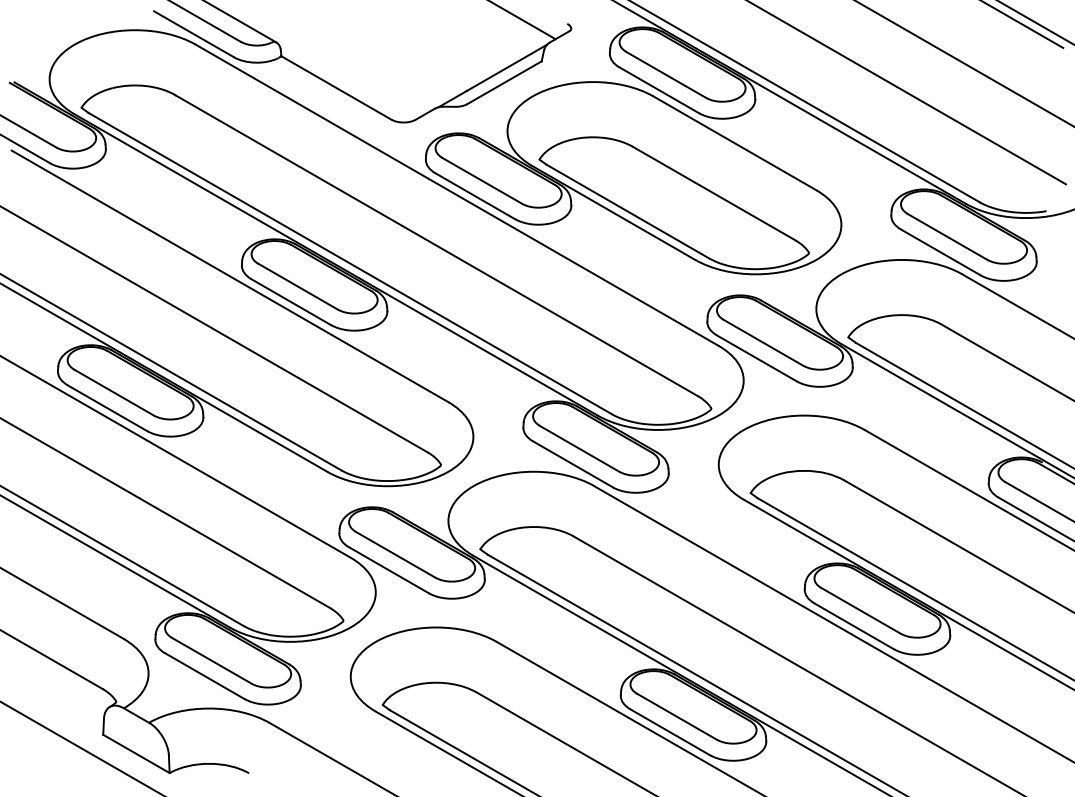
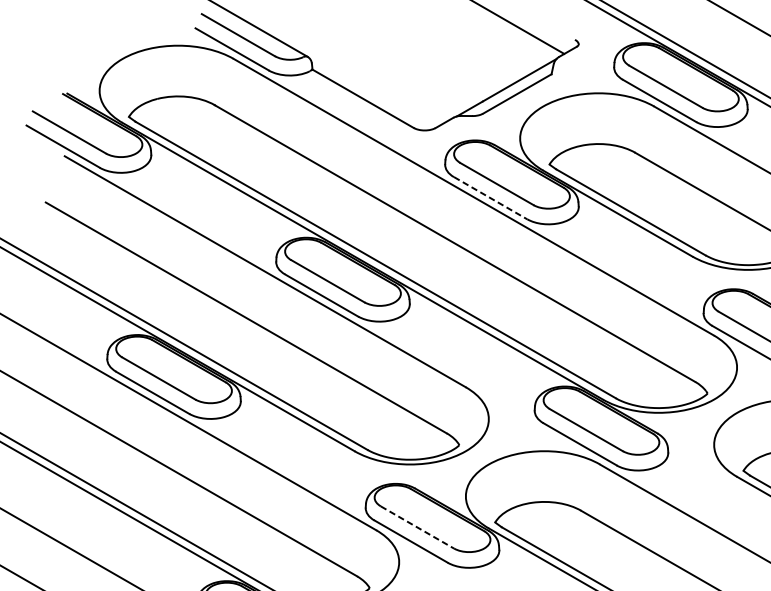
line: (475, 196) -> (490, 198), solid -> dashed
line: (396, 555) -> (418, 528), solid -> dashed

